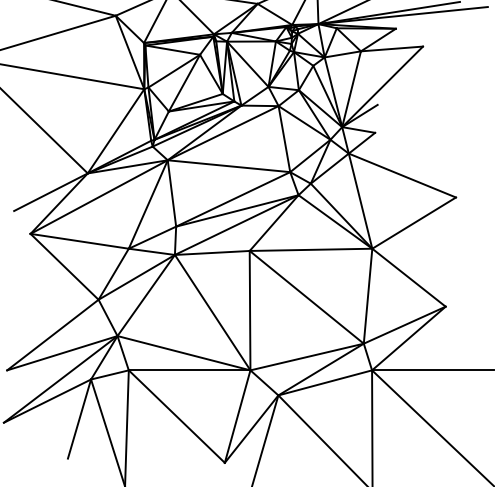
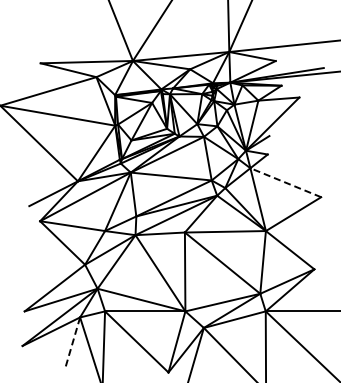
line: (401, 175) -> (285, 182), solid -> dashed
line: (79, 420) -> (72, 344), solid -> dashed

